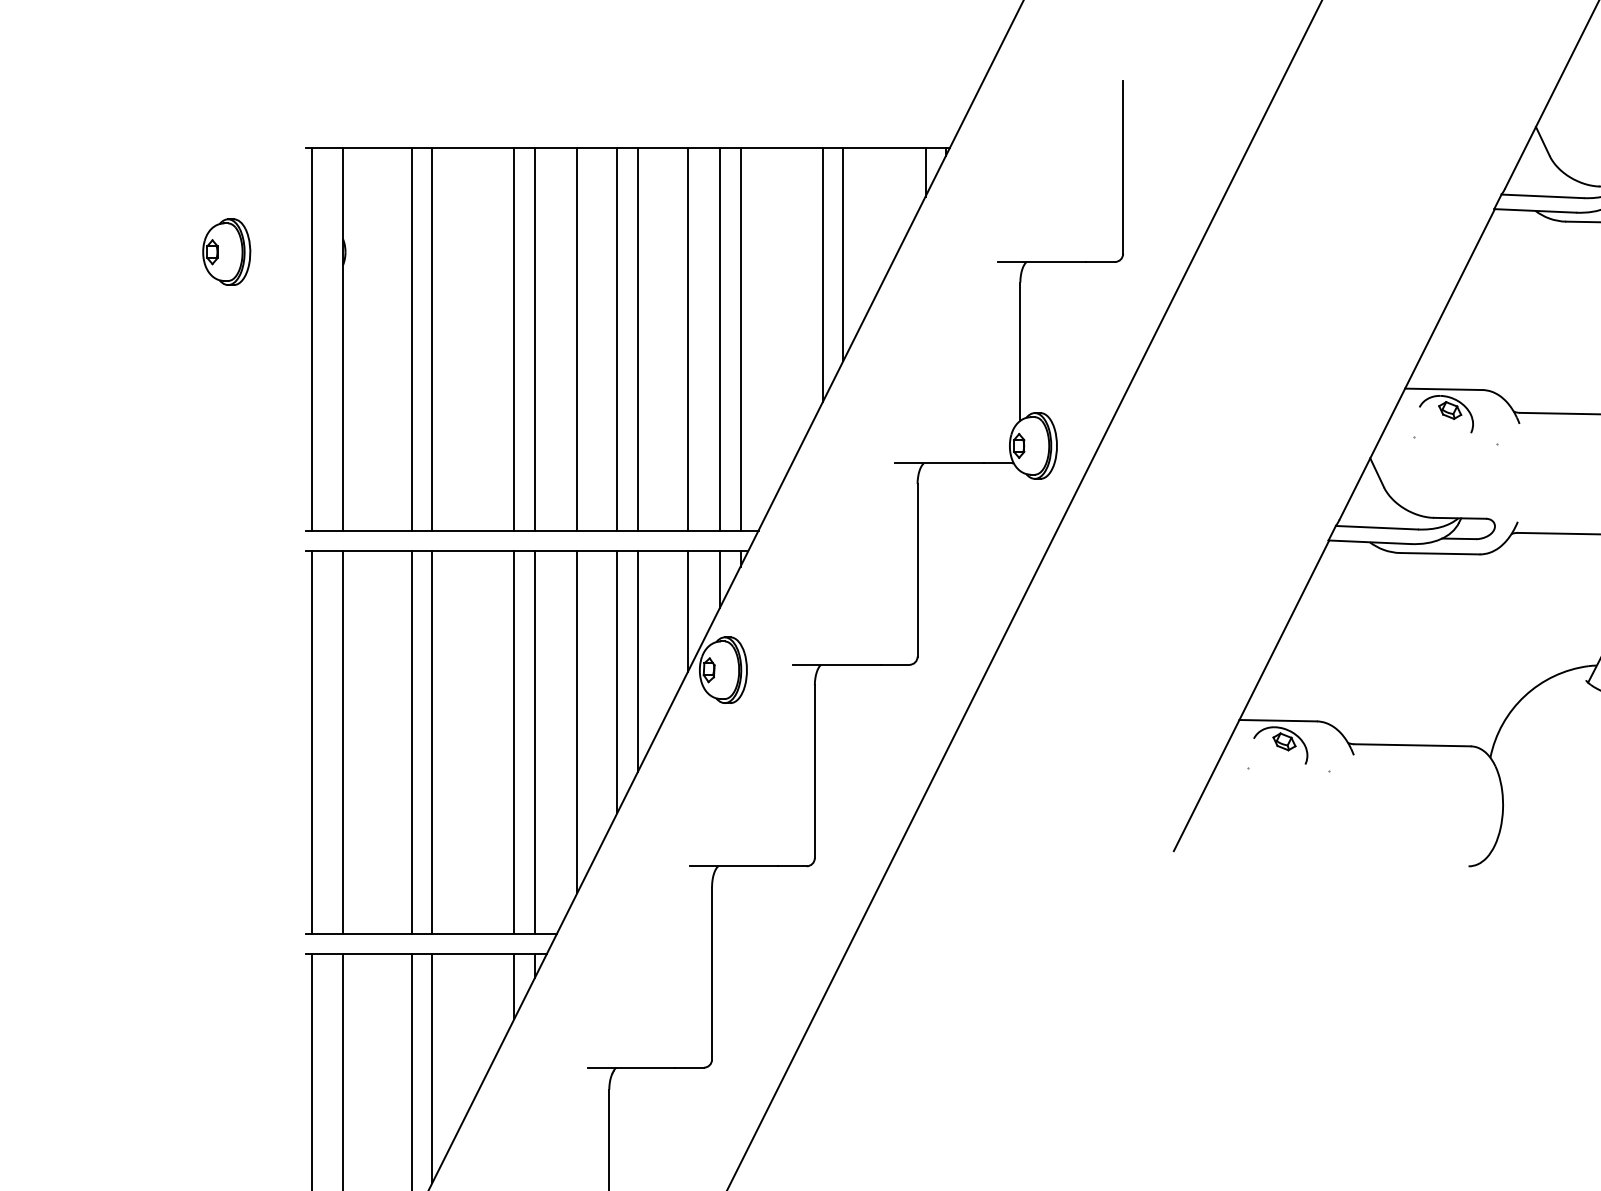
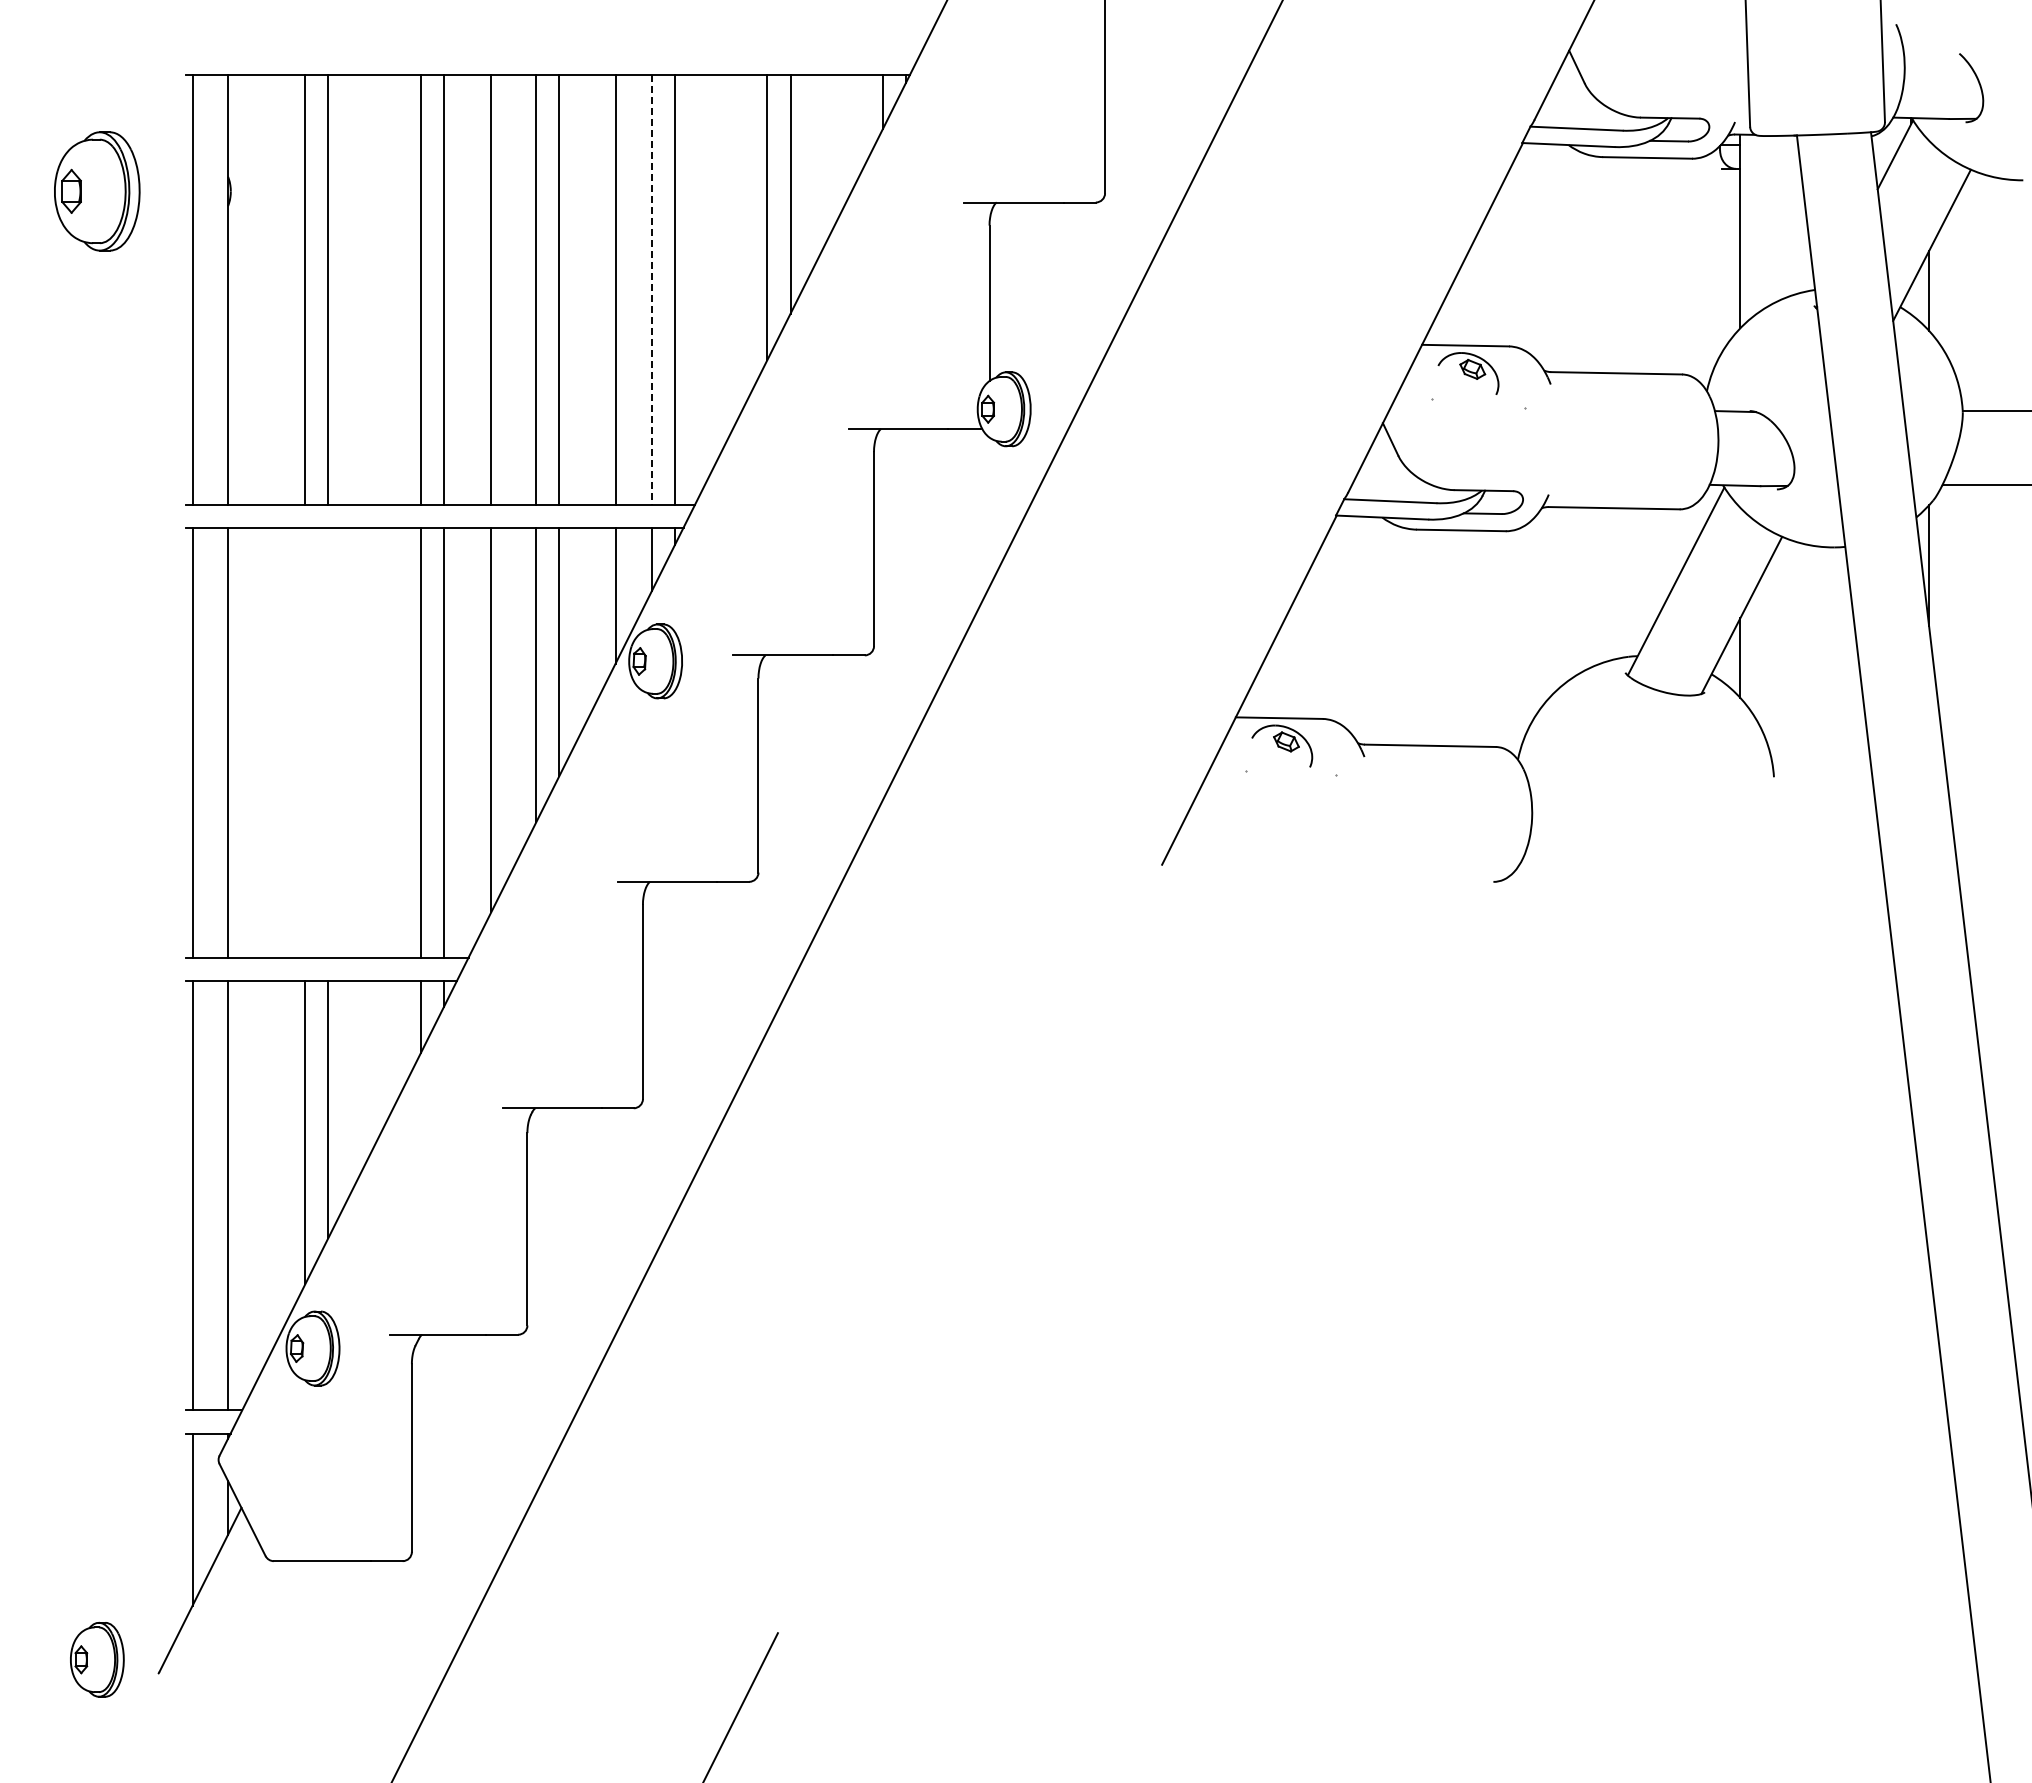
part: (226, 252) -> (97, 191), size x1.6
line: (719, 339) -> (651, 289), solid -> dashed
line: (411, 742) -> (305, 742), removed
line: (432, 742) -> (328, 742), removed

